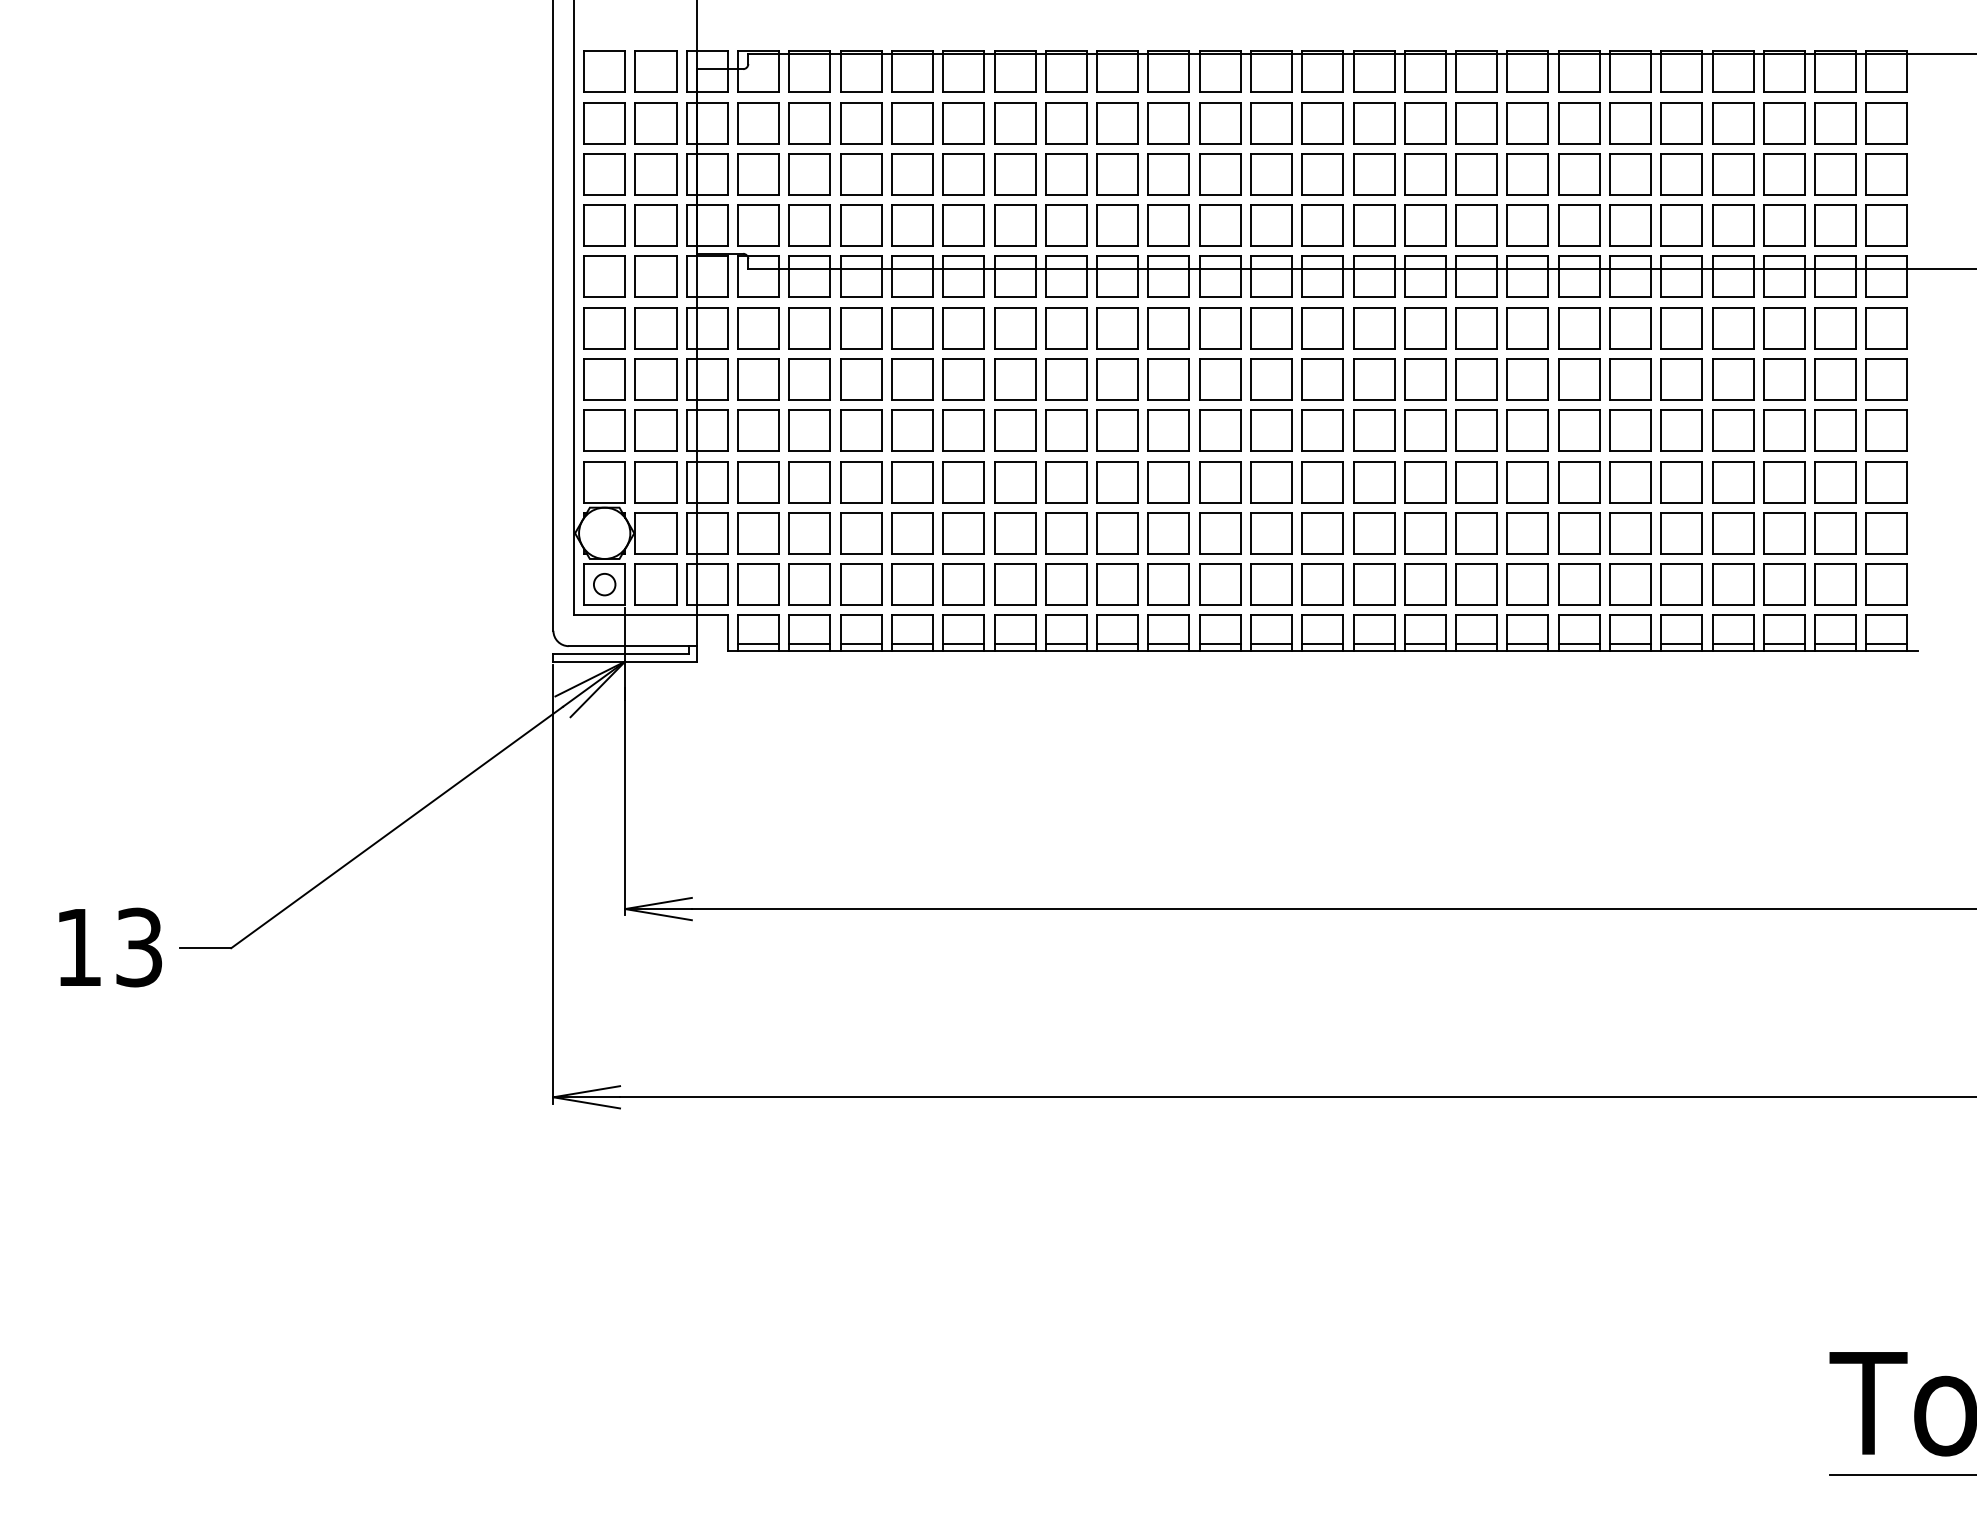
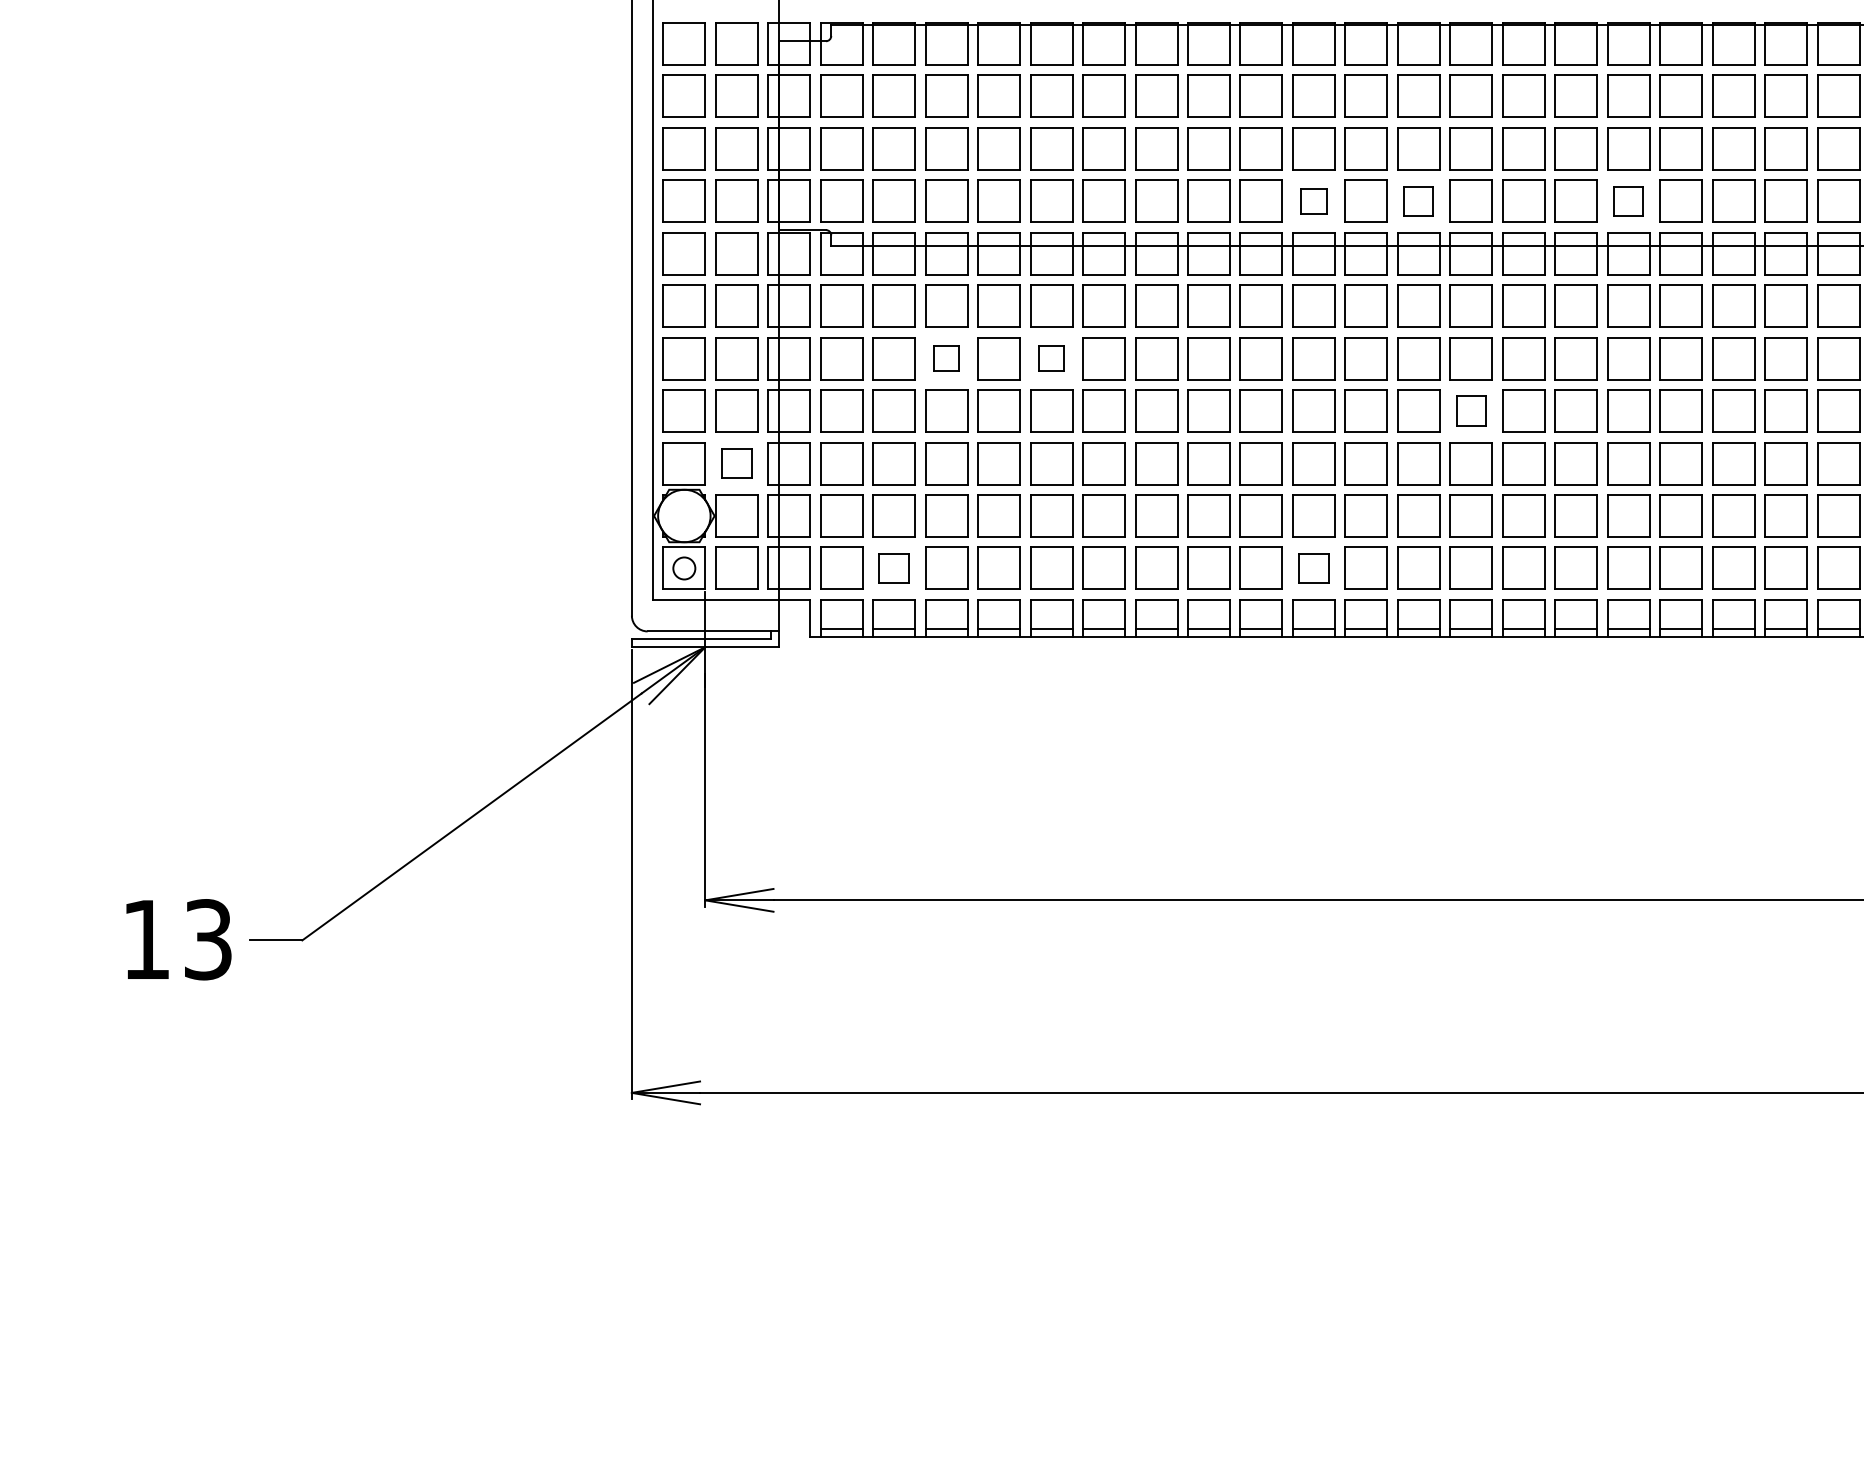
part: (1220, 225) -> (1314, 201), size x0.6
part: (1322, 225) -> (1418, 201), size x0.7
part: (1527, 225) -> (1628, 201), size x0.7
part: (861, 379) -> (947, 358), size x0.6
part: (963, 379) -> (1051, 358), size x0.6
part: (1374, 430) -> (1471, 410), size x0.7
part: (655, 482) -> (736, 464), size x0.7
part: (809, 584) -> (893, 568), size x0.7
part: (1220, 584) -> (1314, 568), size x0.7

